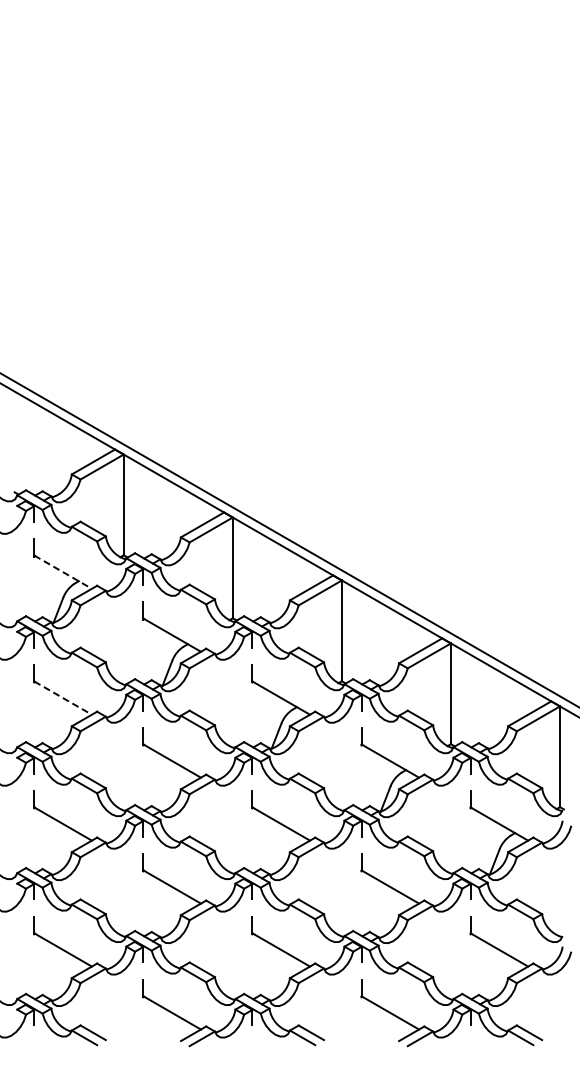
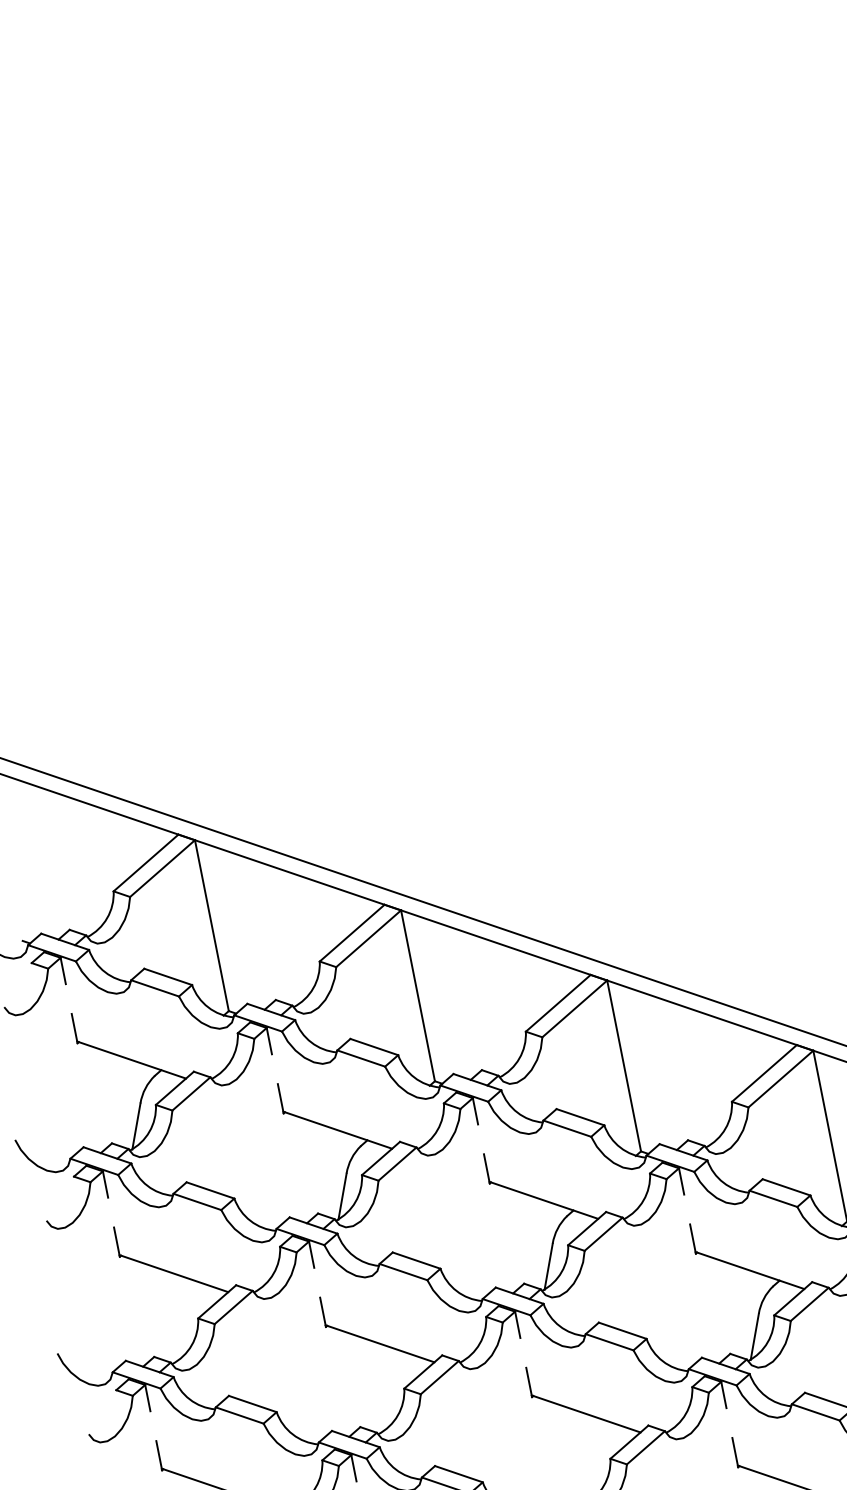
line: (63, 572) -> (132, 1060), dashed -> solid
line: (63, 698) -> (174, 1274), dashed -> solid

